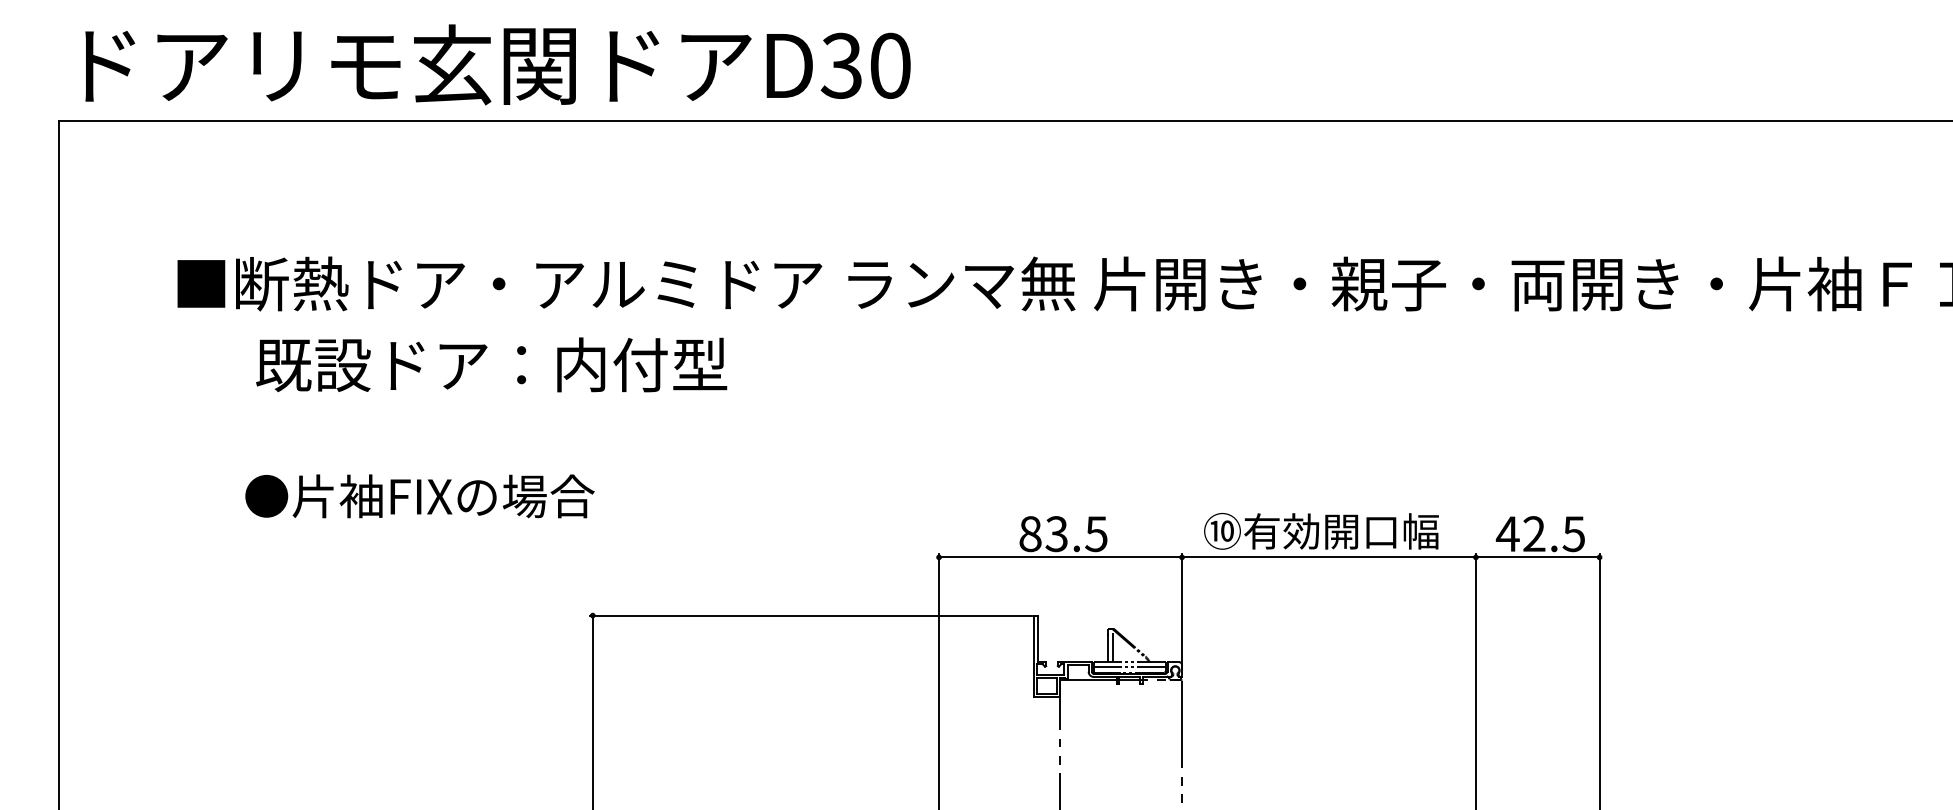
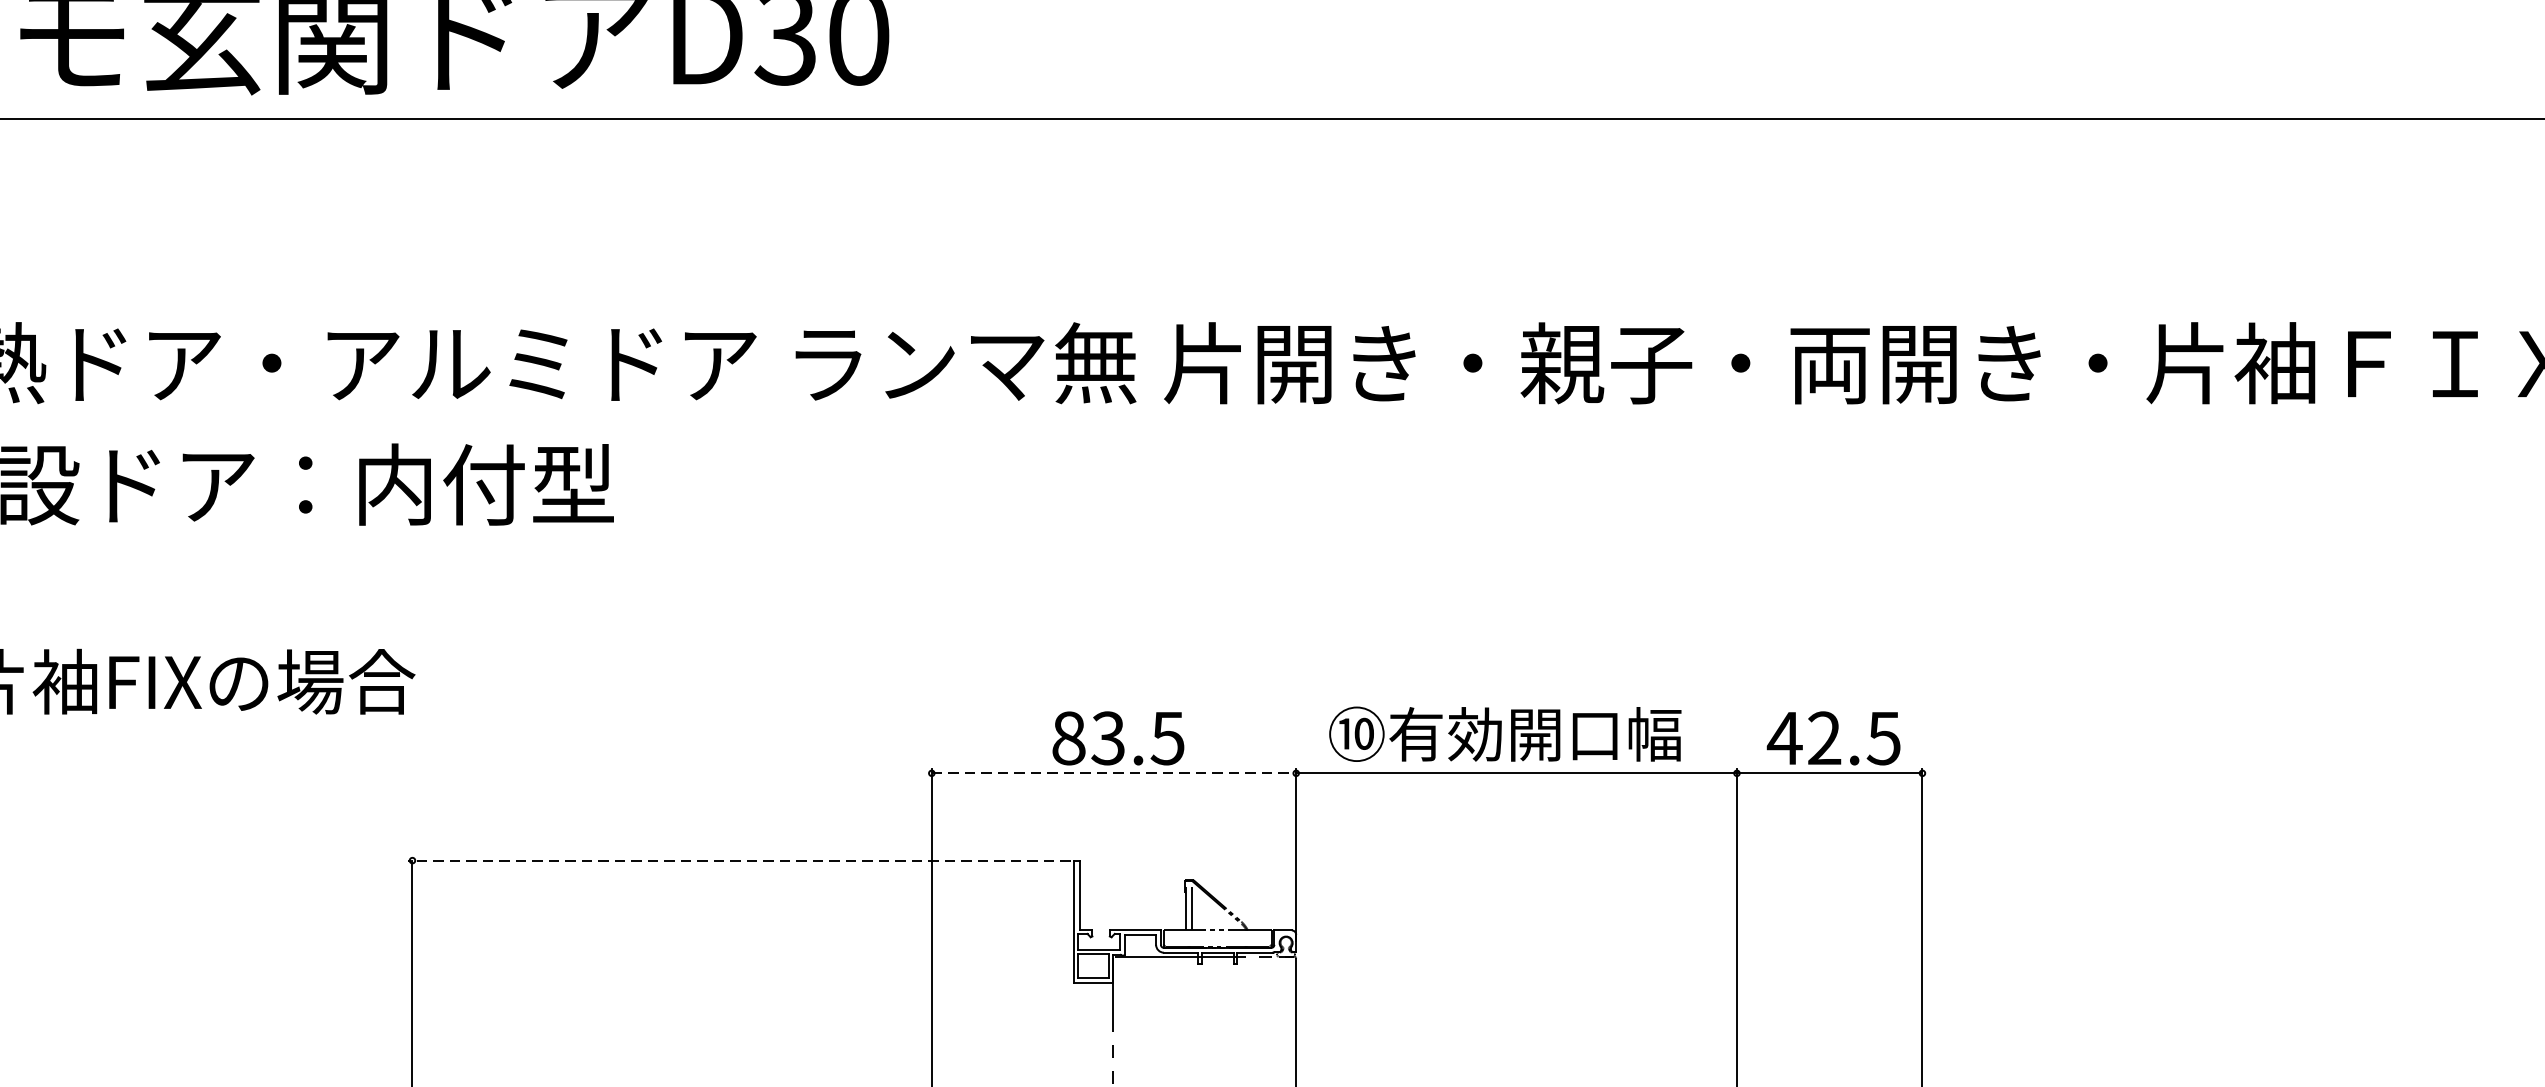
line: (1061, 557) -> (1115, 773), solid -> dashed
line: (810, 615) -> (738, 860), solid -> dashed
line: (1129, 666) -> (1217, 936), removed

